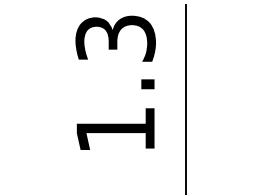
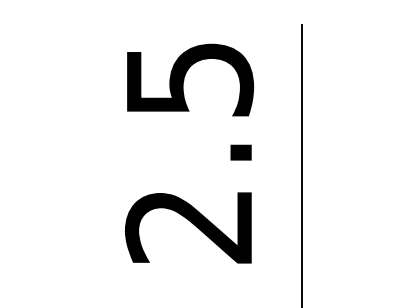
text: (115, 84) -> (189, 152), 1.3 -> 2.5

